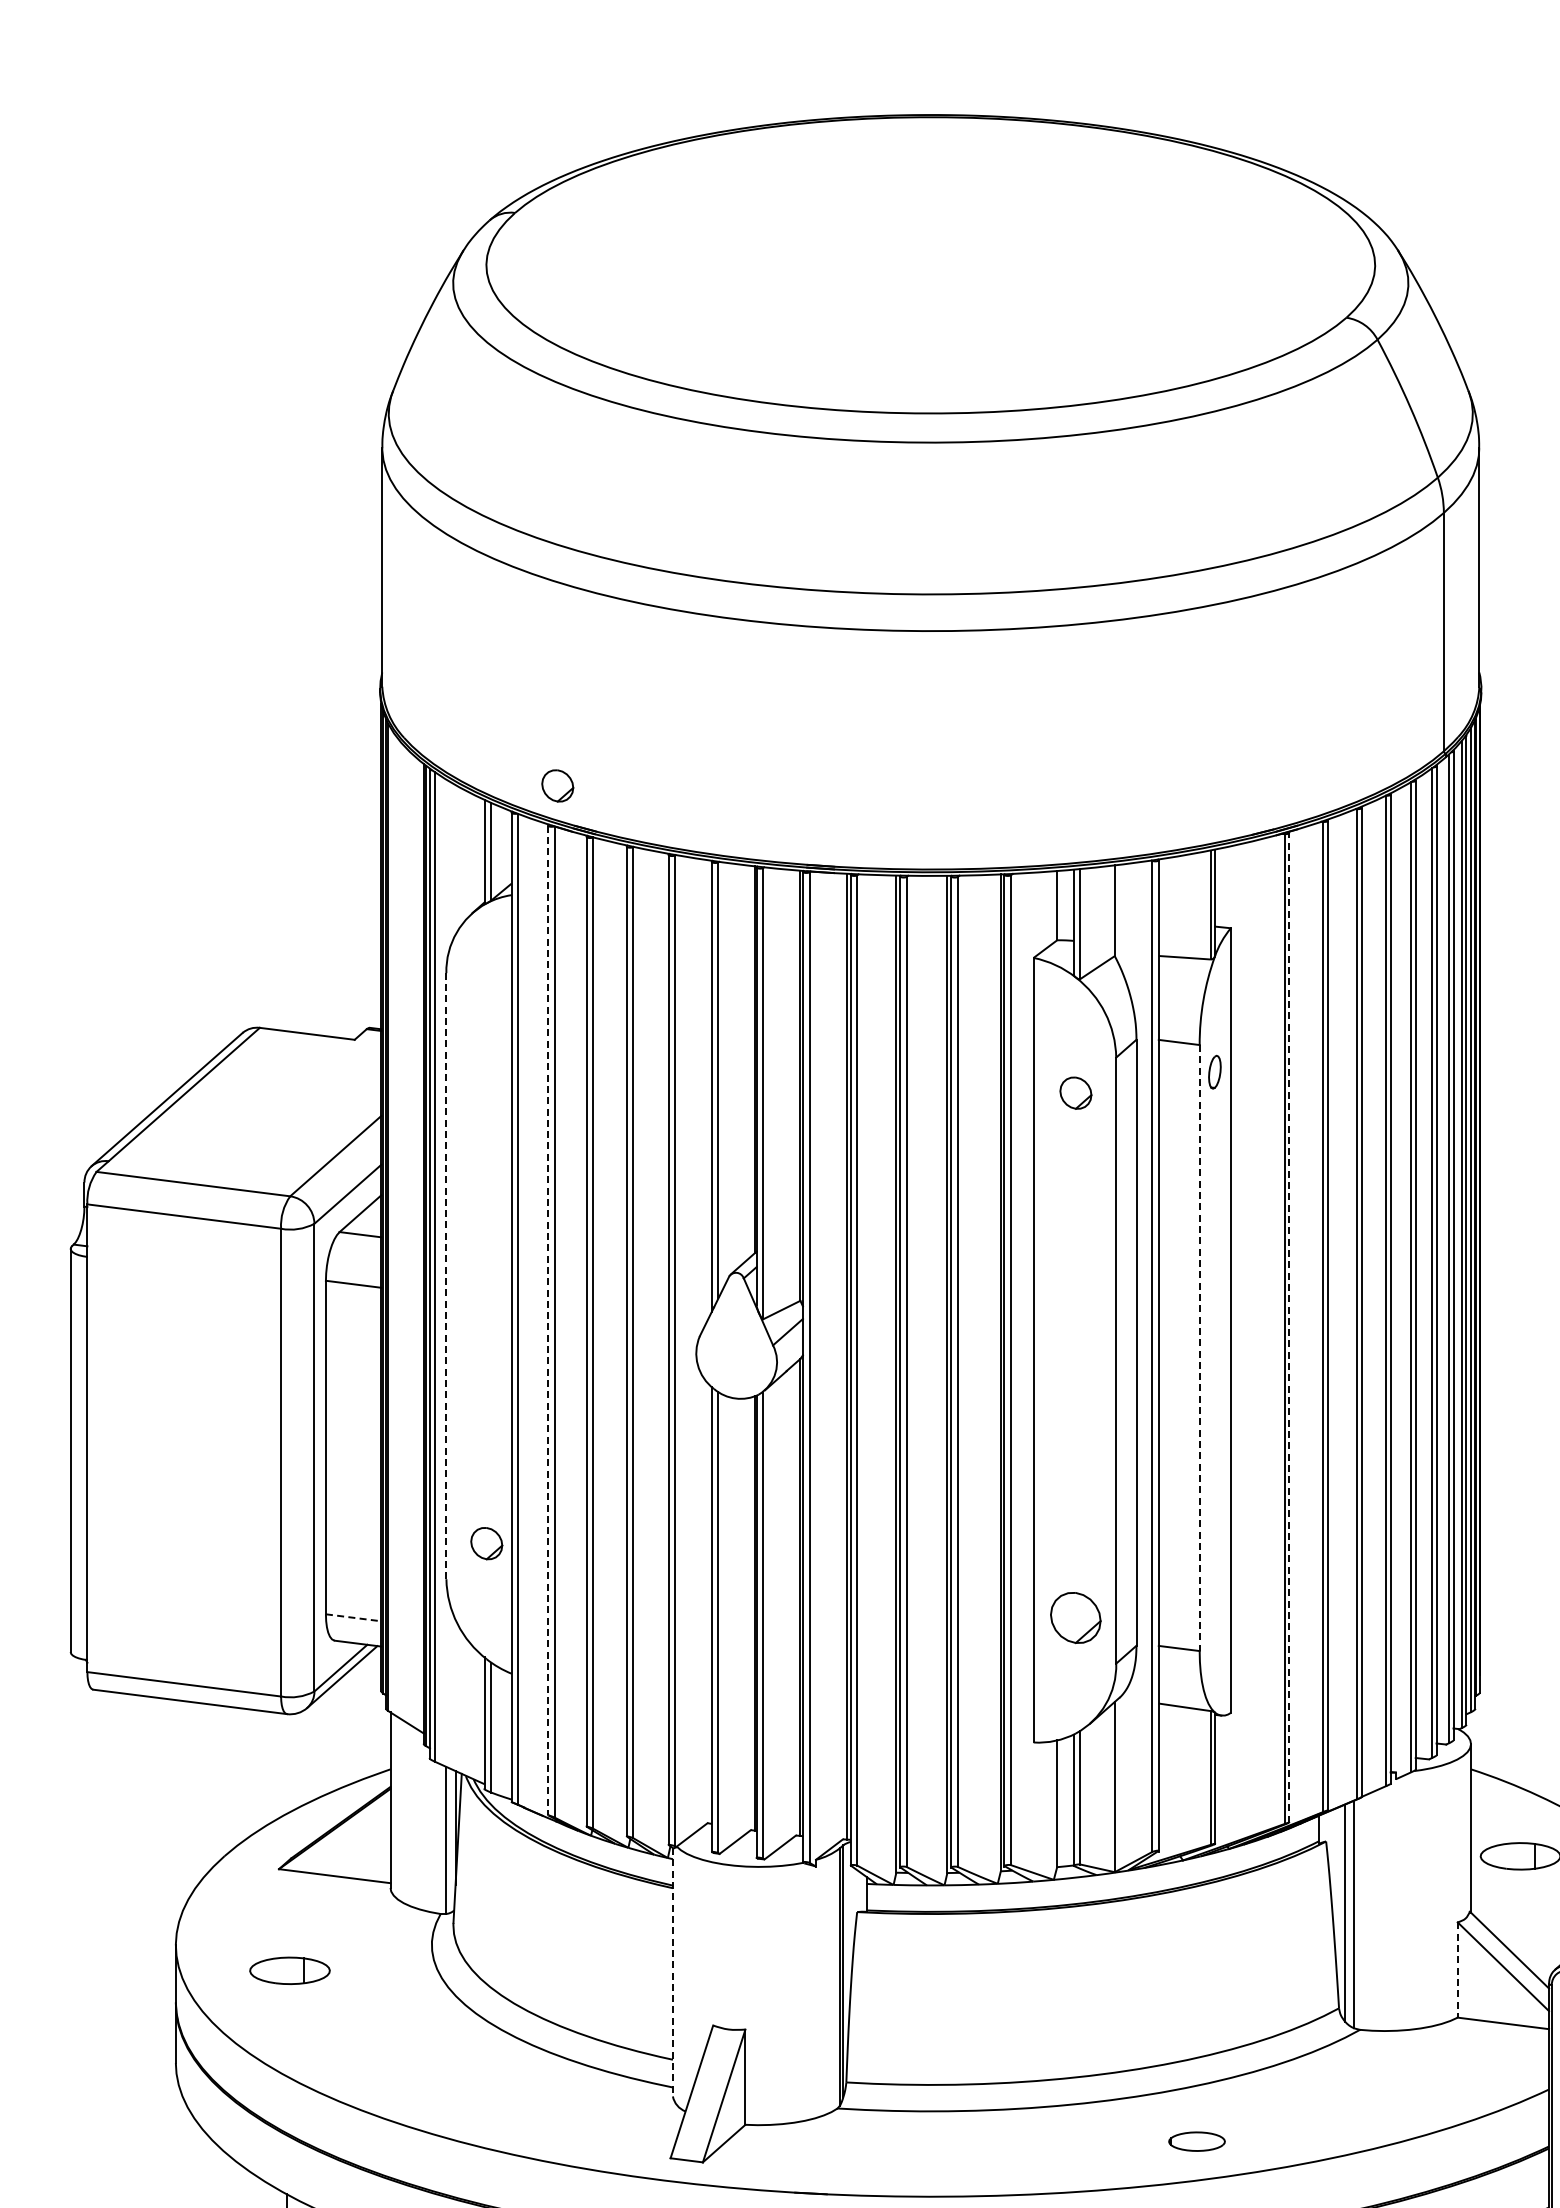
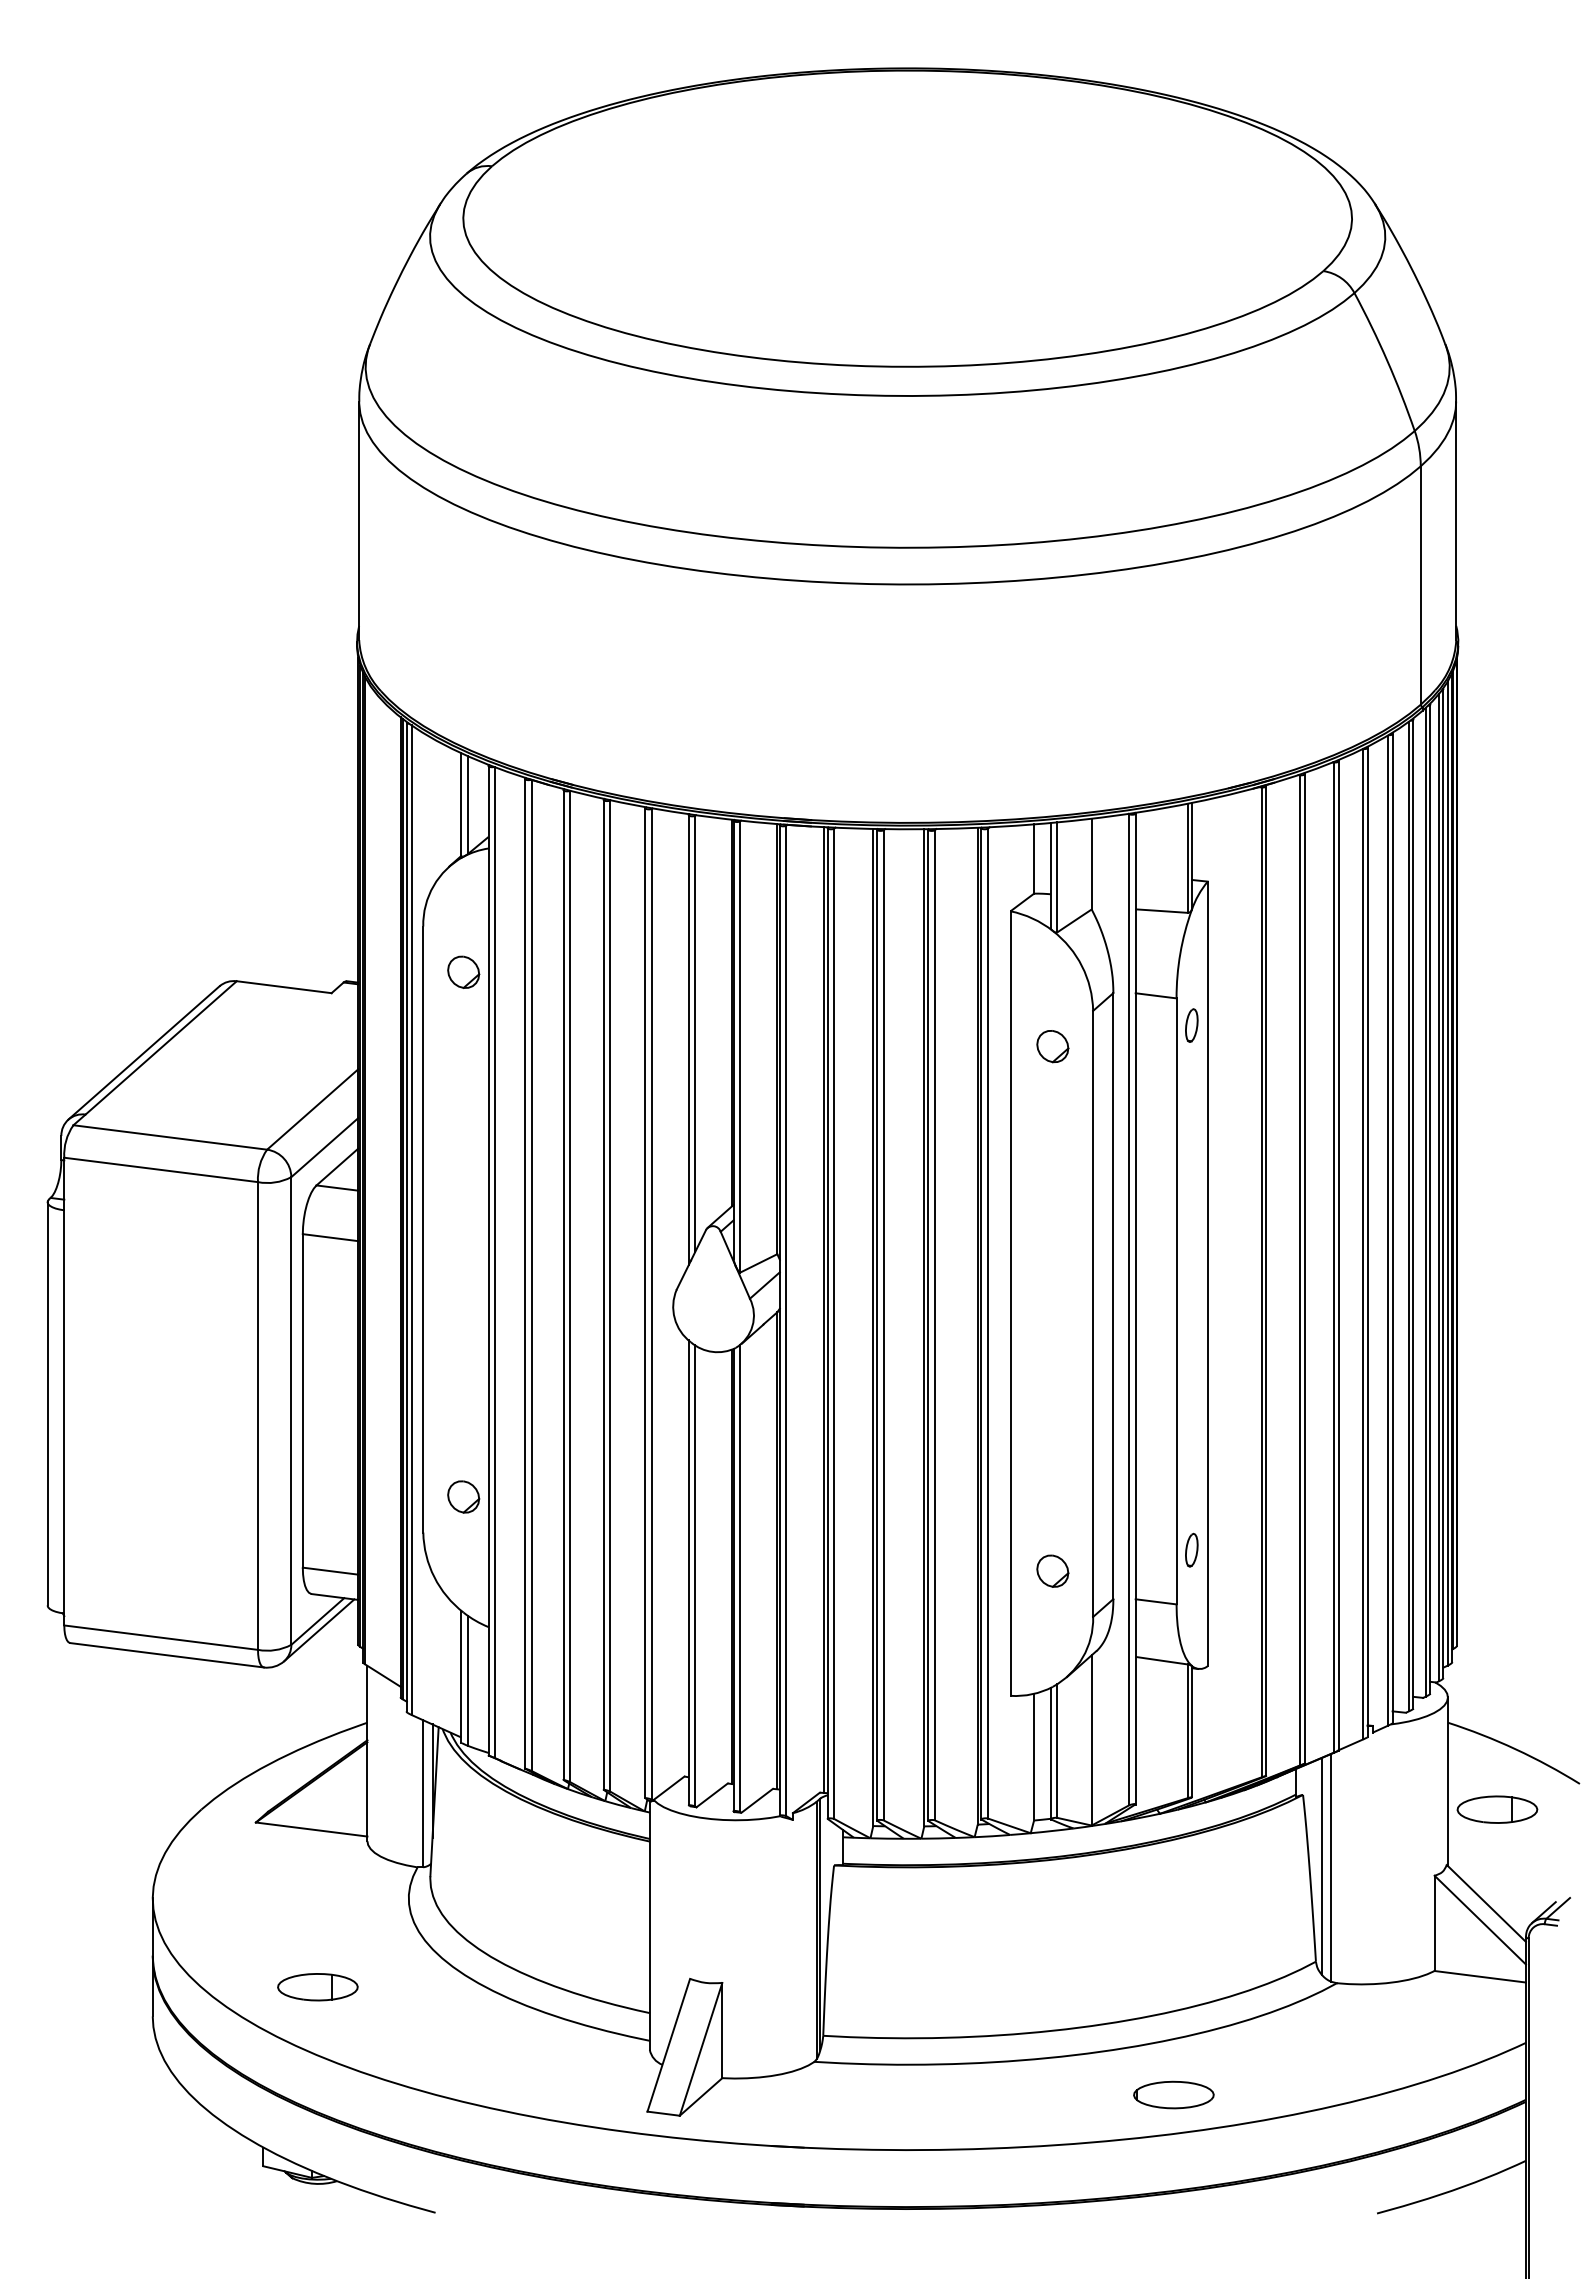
part: (557, 785) -> (463, 971), moved
line: (446, 1276) -> (423, 1229), dashed -> solid
line: (548, 1320) -> (525, 1273), dashed -> solid
line: (1289, 1328) -> (1266, 1281), dashed -> solid
line: (1199, 1348) -> (1176, 1301), dashed -> solid
part: (1214, 1596) -> (1191, 1549), added
part: (1075, 1617) -> (1052, 1570), size x0.62
line: (353, 1618) -> (330, 1571), dashed -> solid
line: (1457, 1970) -> (1434, 1923), dashed -> solid
part: (289, 1971) -> (317, 1987), moved
line: (672, 1973) -> (649, 1926), dashed -> solid
part: (1196, 2141) -> (1173, 2094), size x1.43

